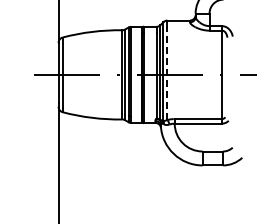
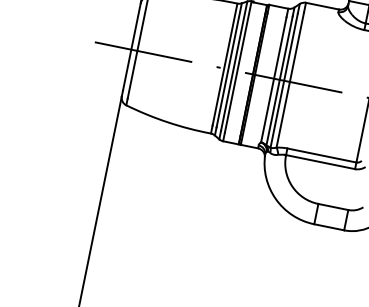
line: (167, 73) -> (290, 79), dashed -> solid

